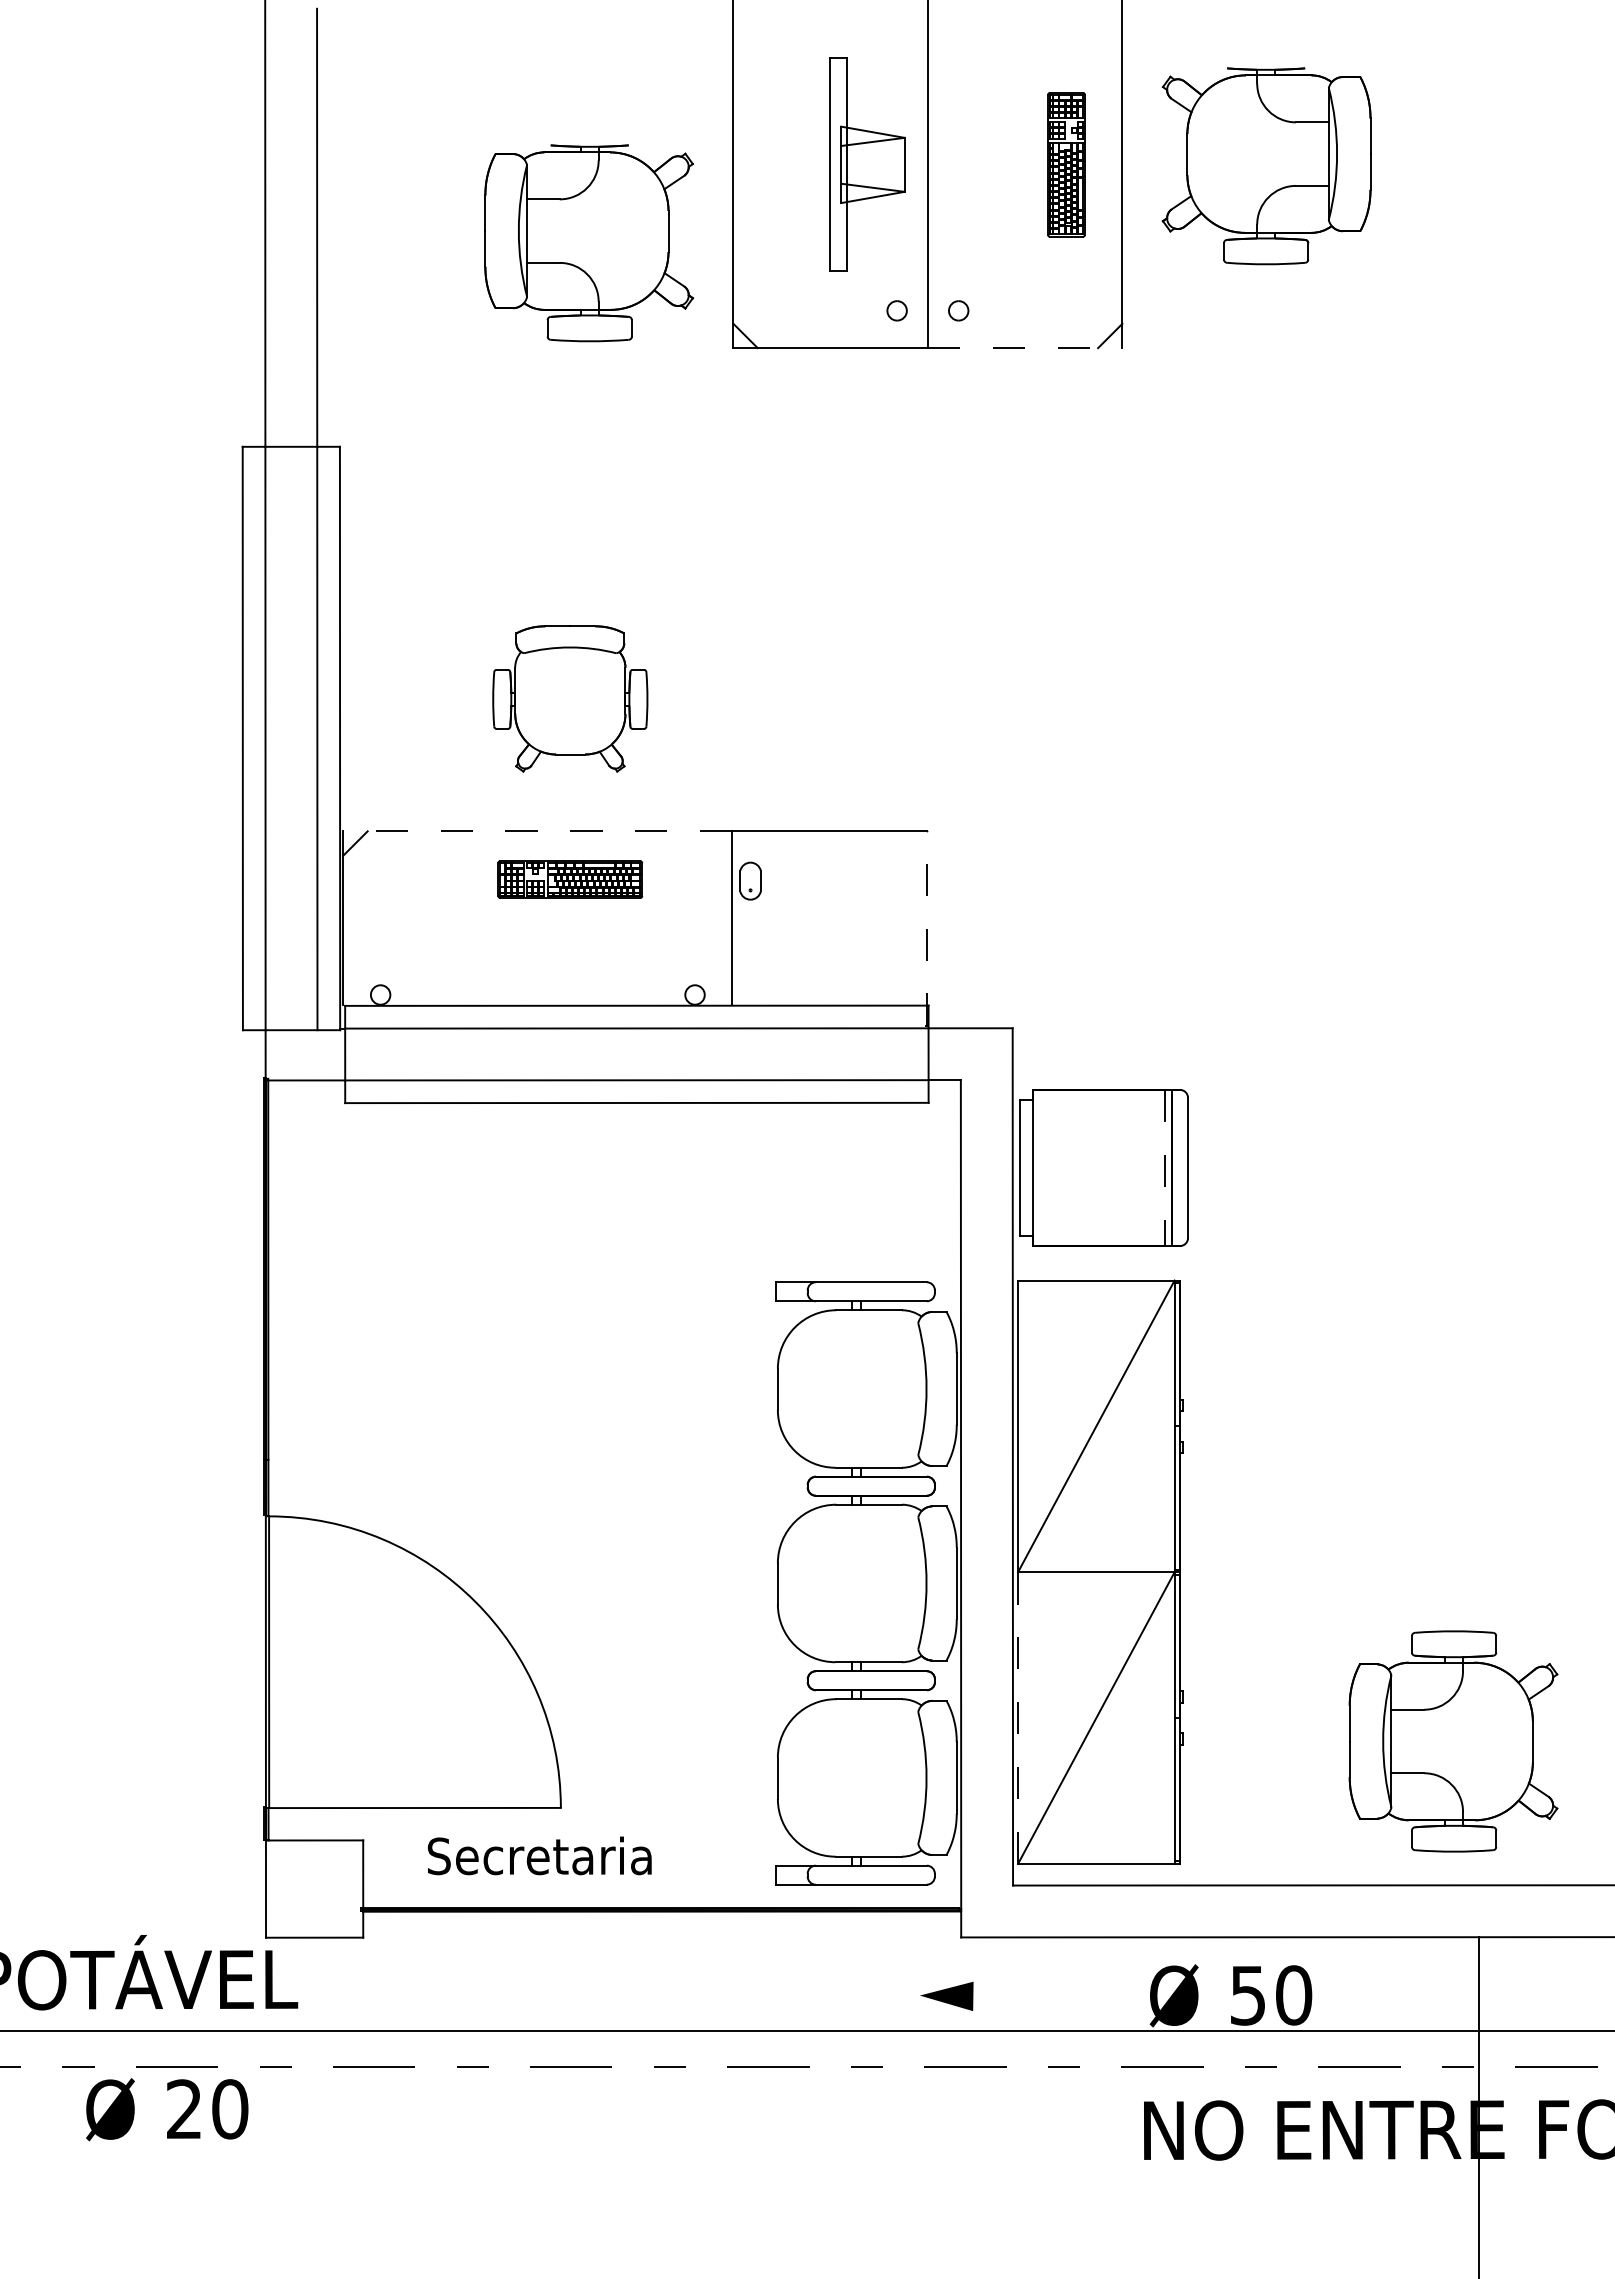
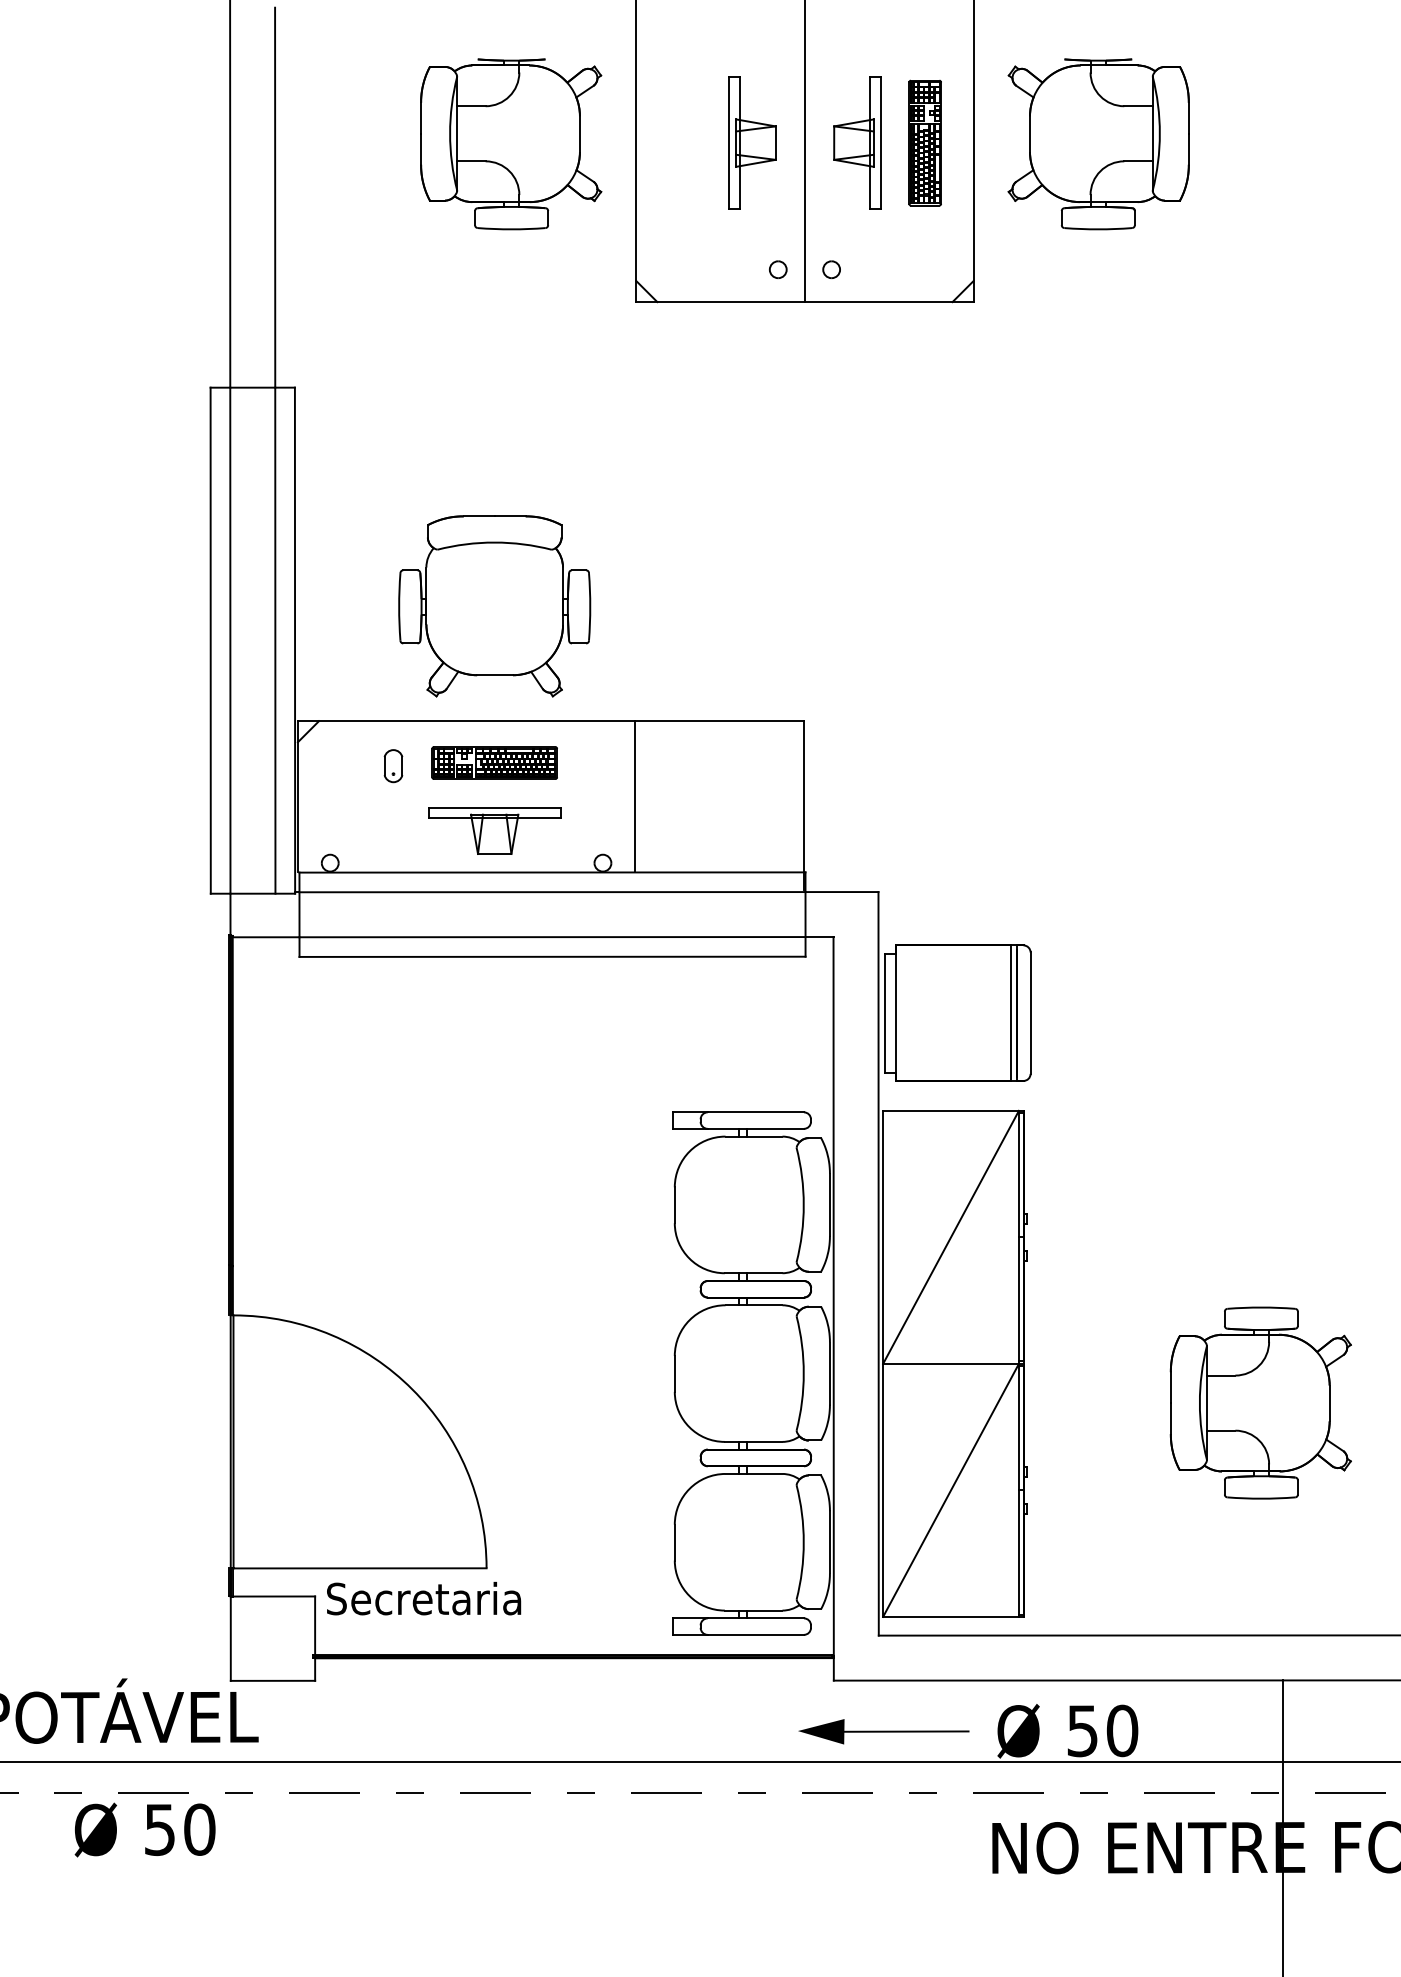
part: (867, 164) -> (752, 142), size x0.71
part: (987, 164) -> (856, 142), added
part: (588, 243) -> (510, 144), moved
line: (1025, 348) -> (889, 302), dashed -> solid
part: (570, 698) -> (494, 605), size x1.43
line: (537, 831) -> (466, 721), dashed -> solid
part: (750, 880) -> (393, 765), moved
line: (926, 928) -> (803, 805), dashed -> solid
part: (569, 957) -> (494, 830), added
line: (1165, 1168) -> (1011, 1013), dashed -> solid
line: (1018, 1718) -> (883, 1490), dashed -> solid
part: (1453, 1741) -> (1260, 1403), moved
text: (539, 1855) -> (423, 1598), moved
line: (1044, 1996) -> (906, 1731), added
text: (184, 2109) -> (160, 1829), 20 -> 50

